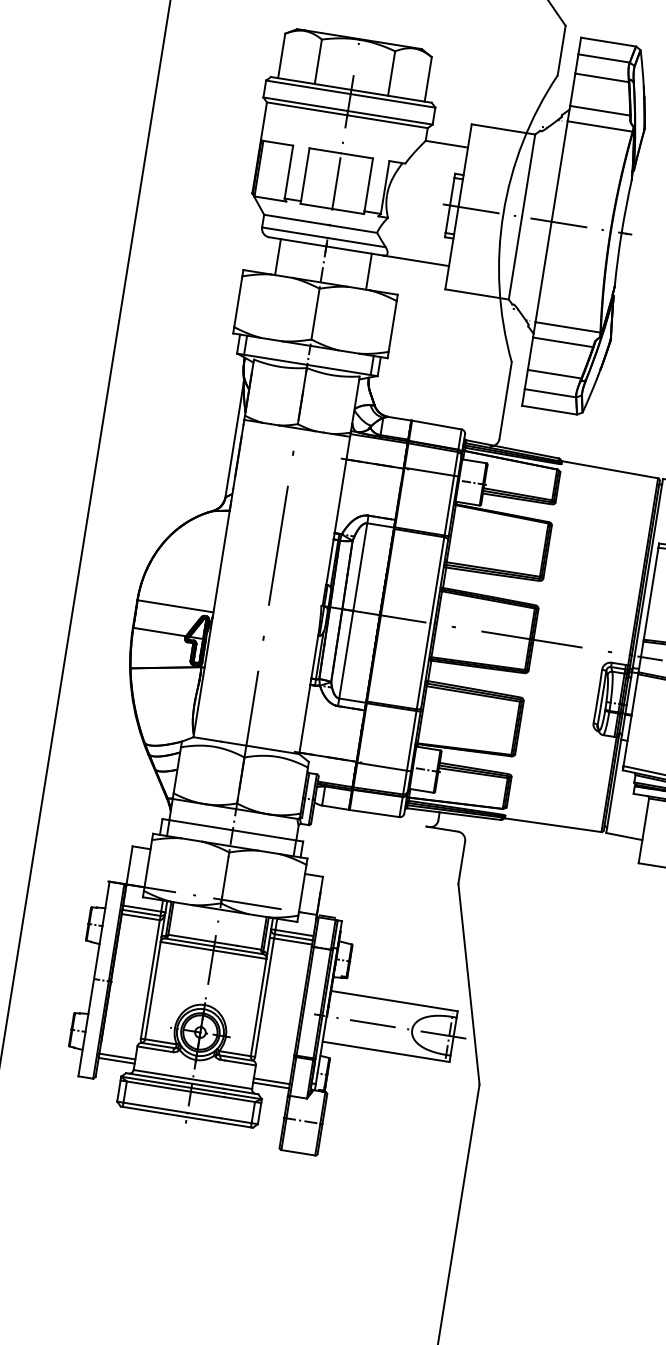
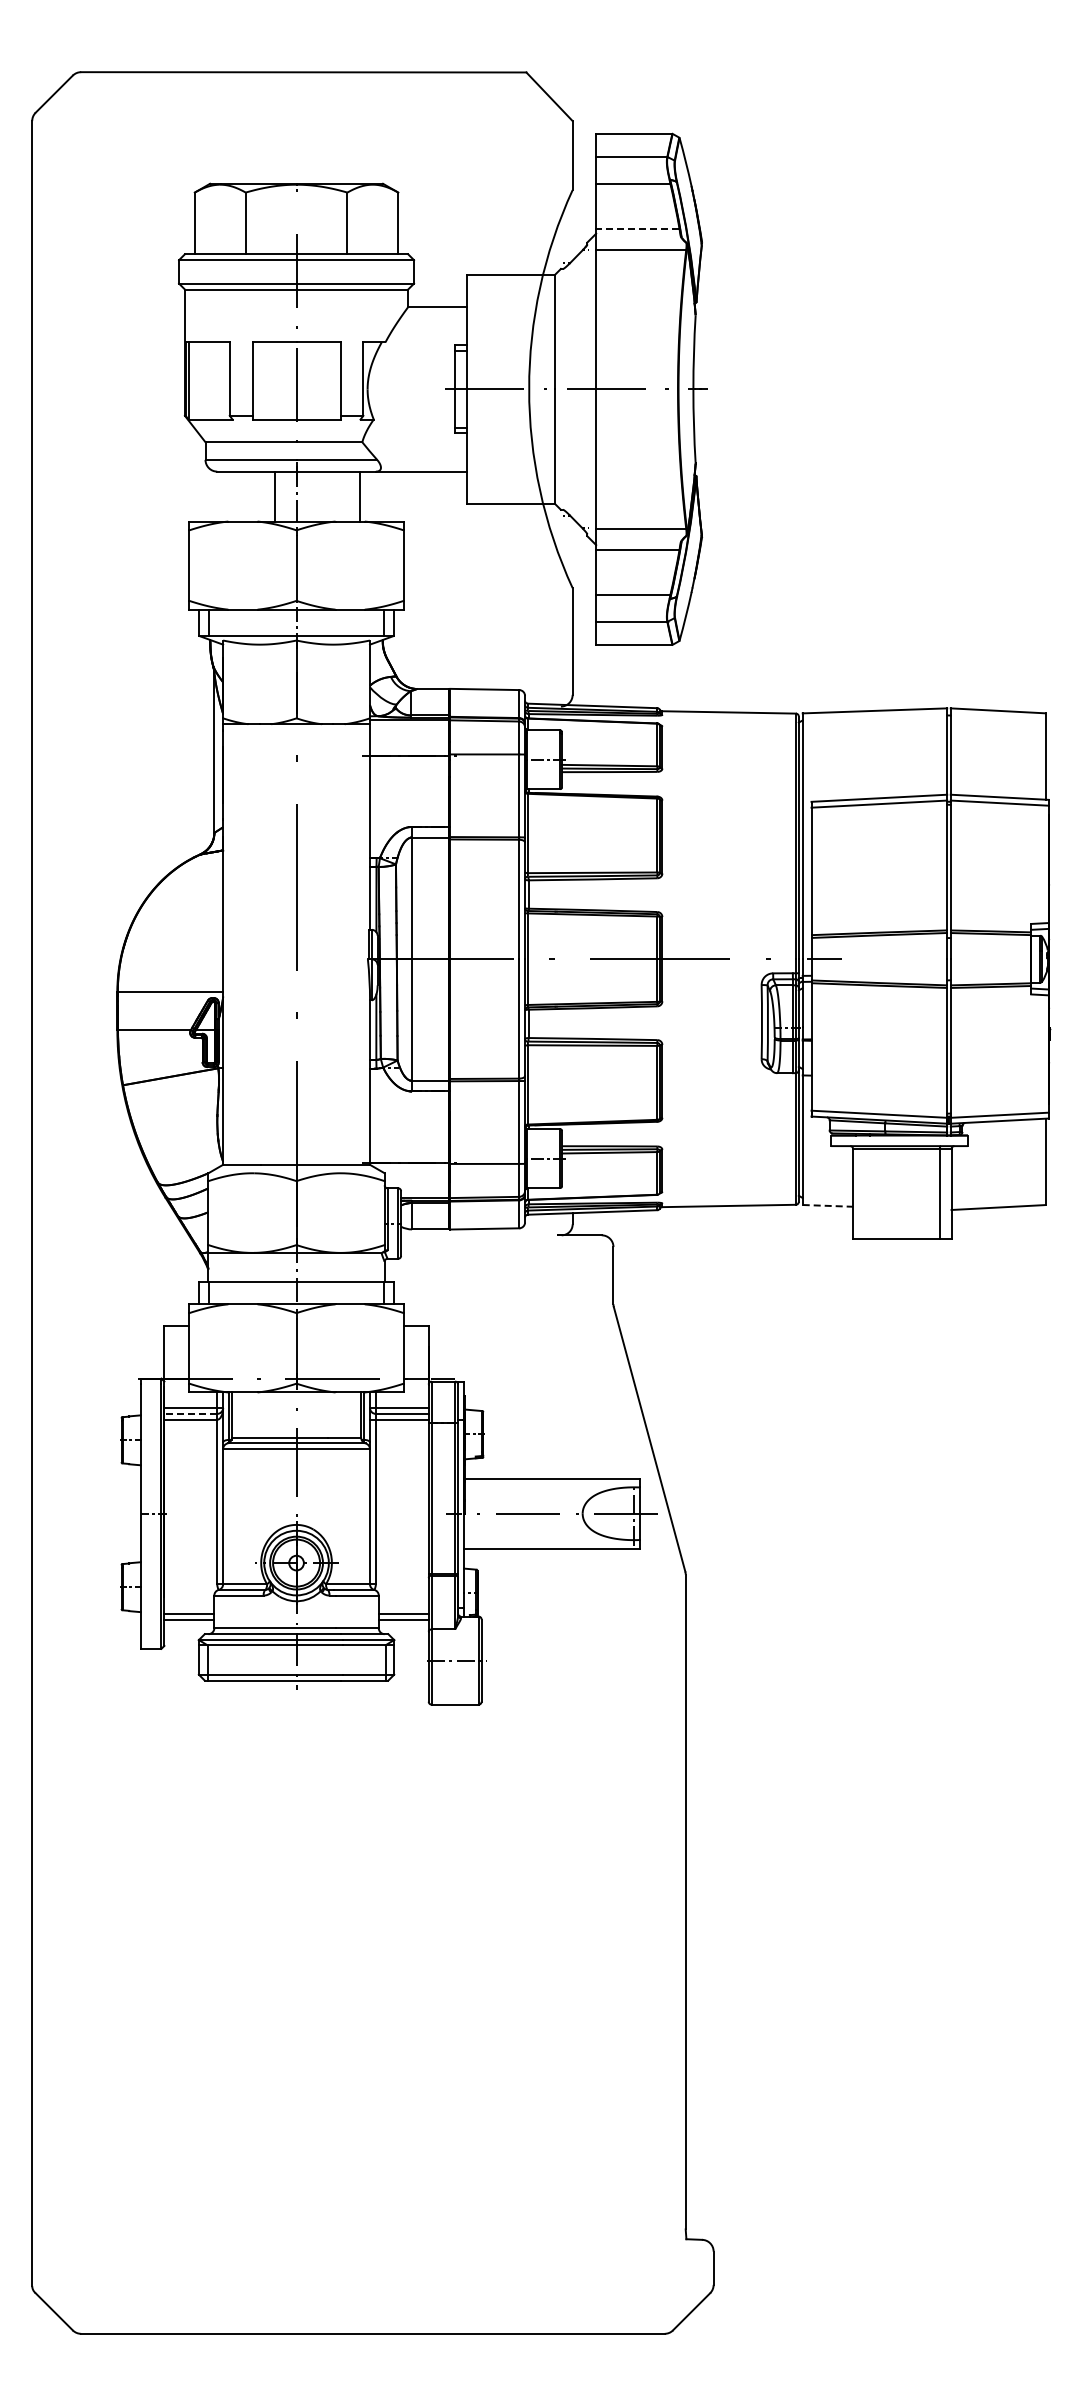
line: (599, 110) -> (637, 228), solid -> dashed
line: (278, 257) -> (275, 496), moved
line: (624, 836) -> (828, 1205), solid -> dashed
line: (141, 912) -> (190, 1413), solid -> dashed

